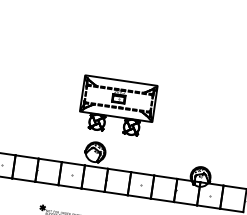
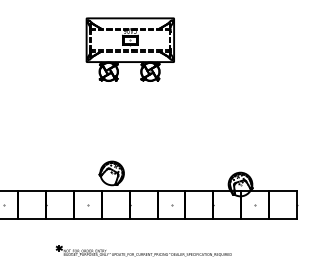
part: (116, 106) -> (129, 49), moved

